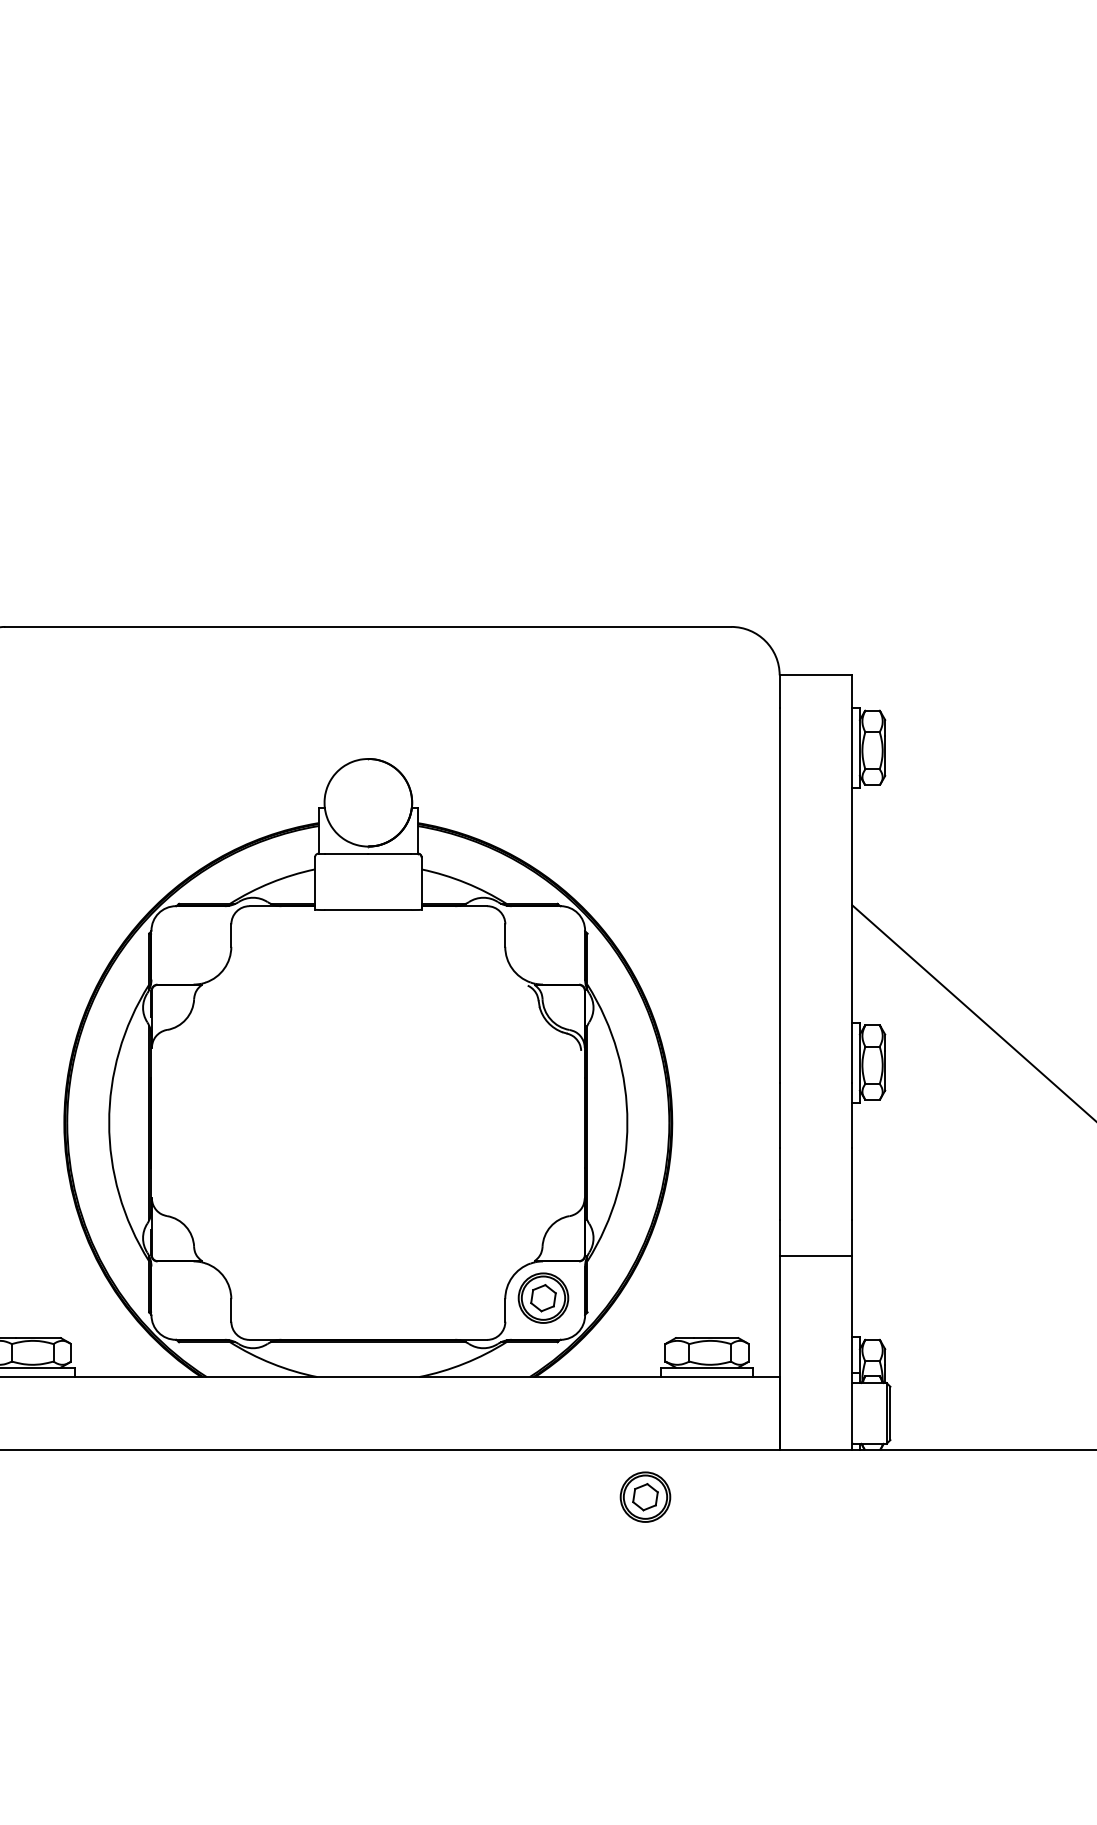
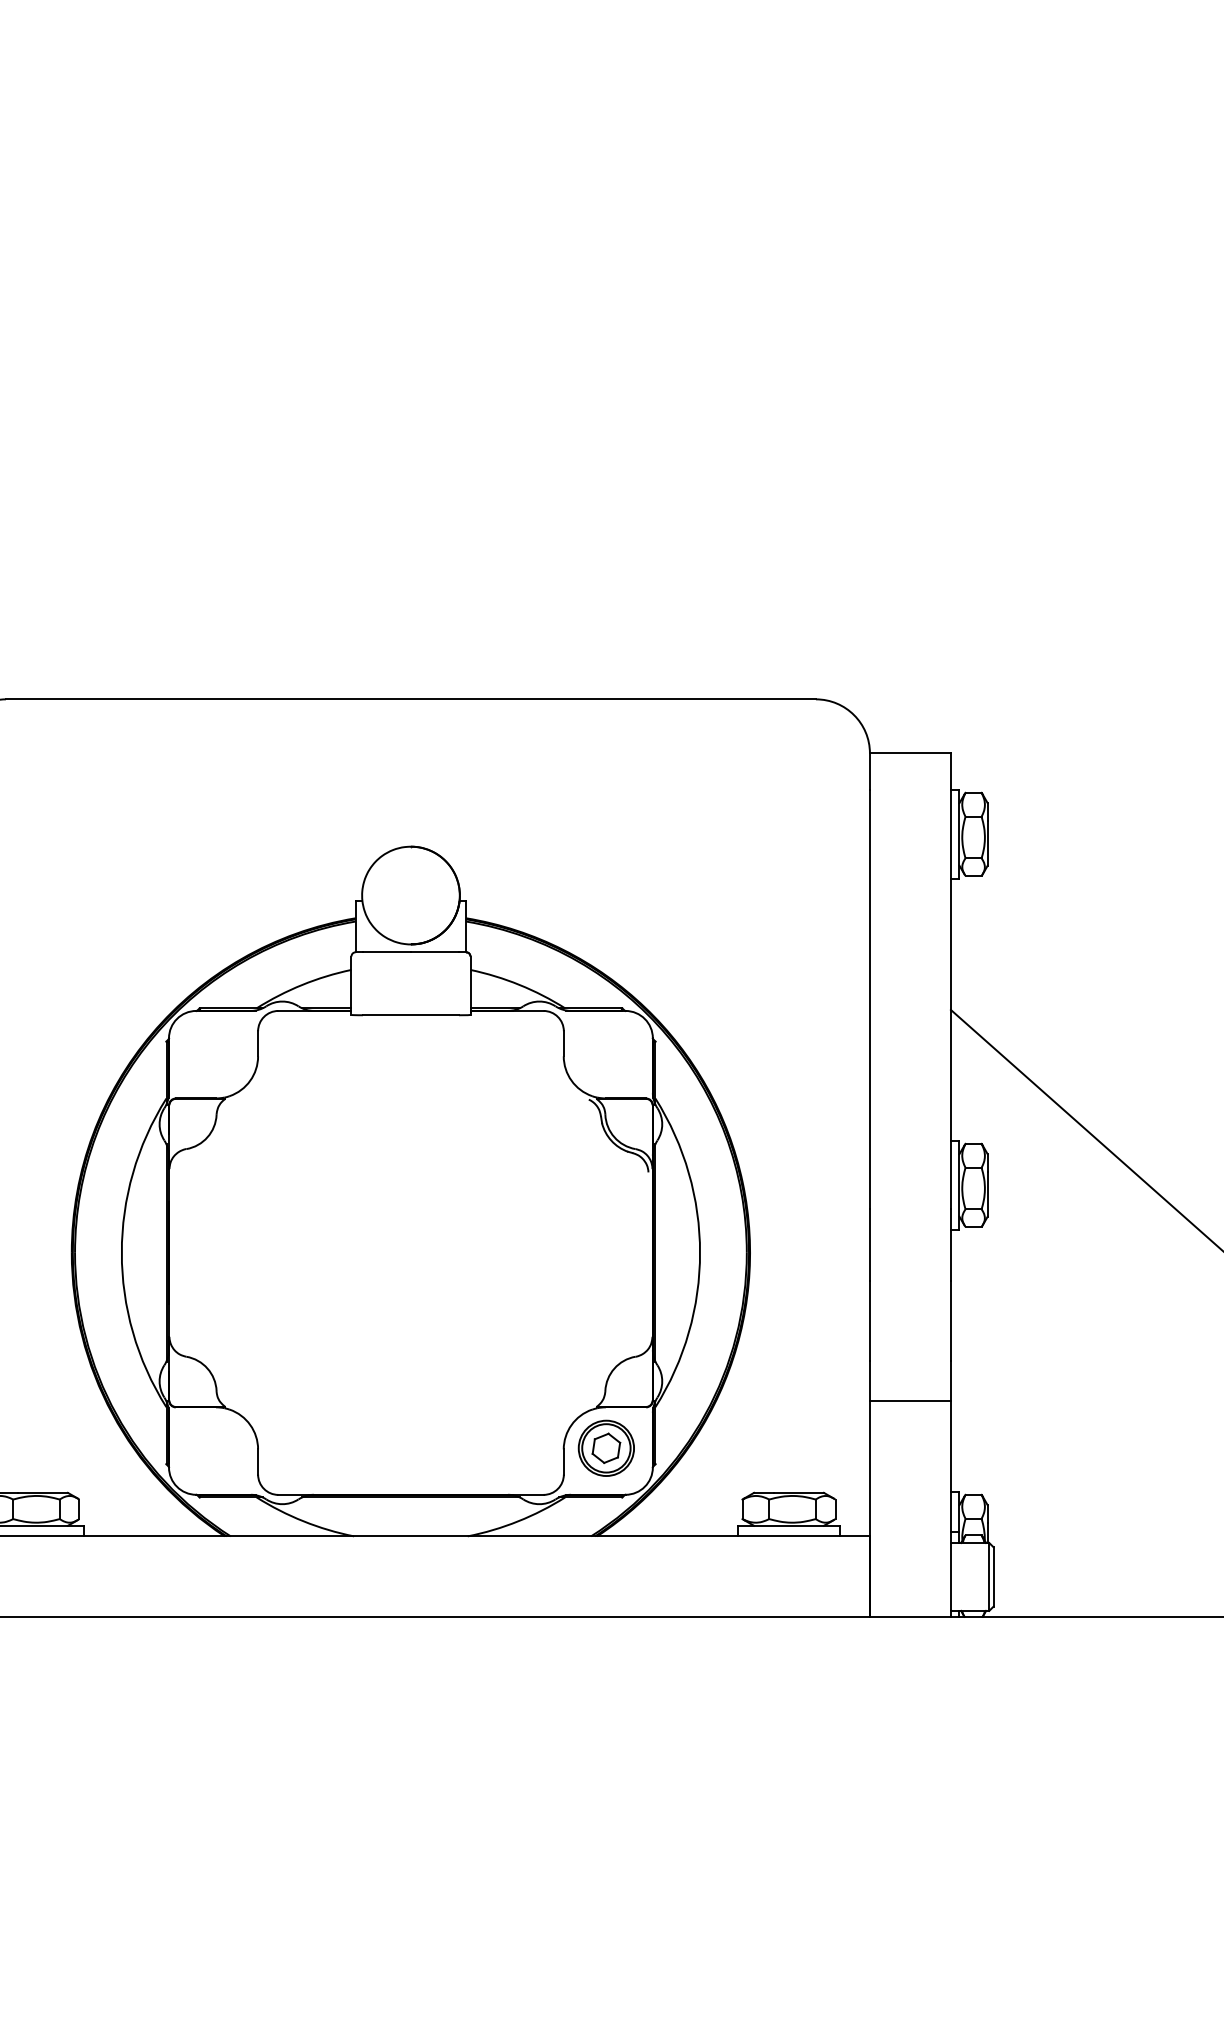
part: (645, 1496) -> (720, 1669), removed

